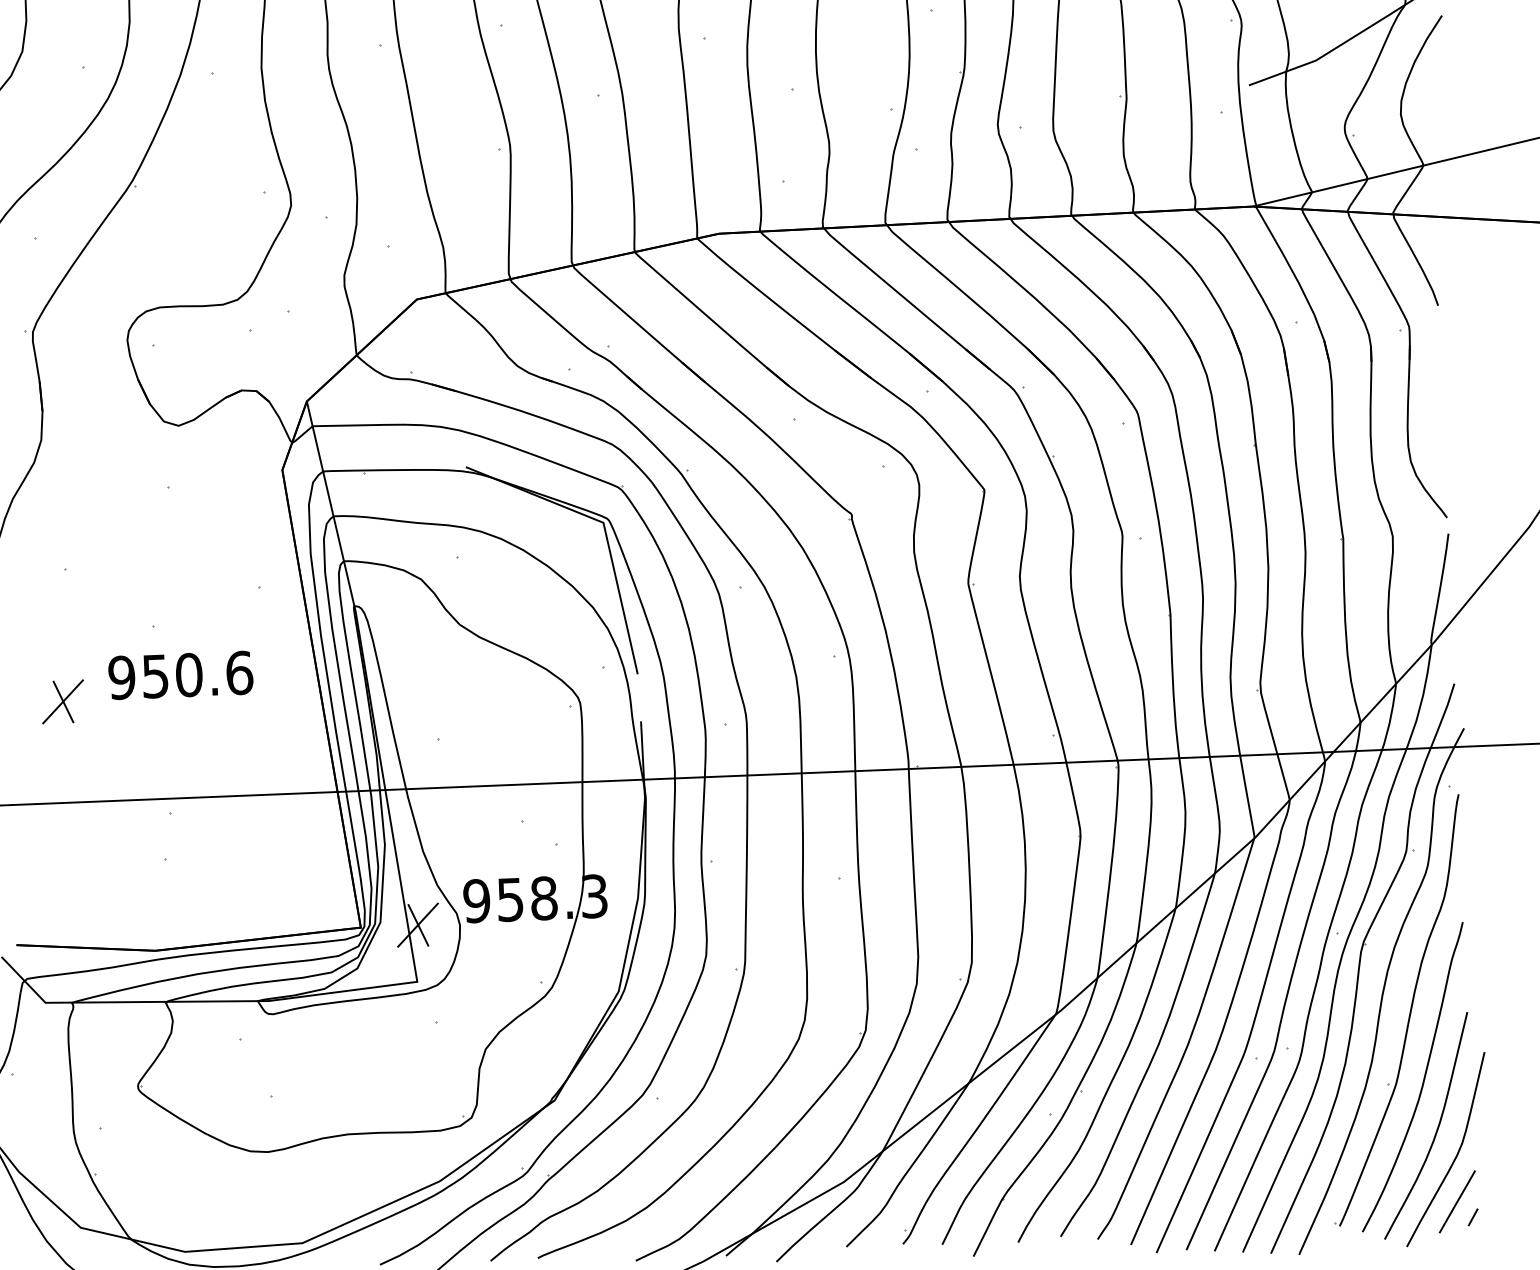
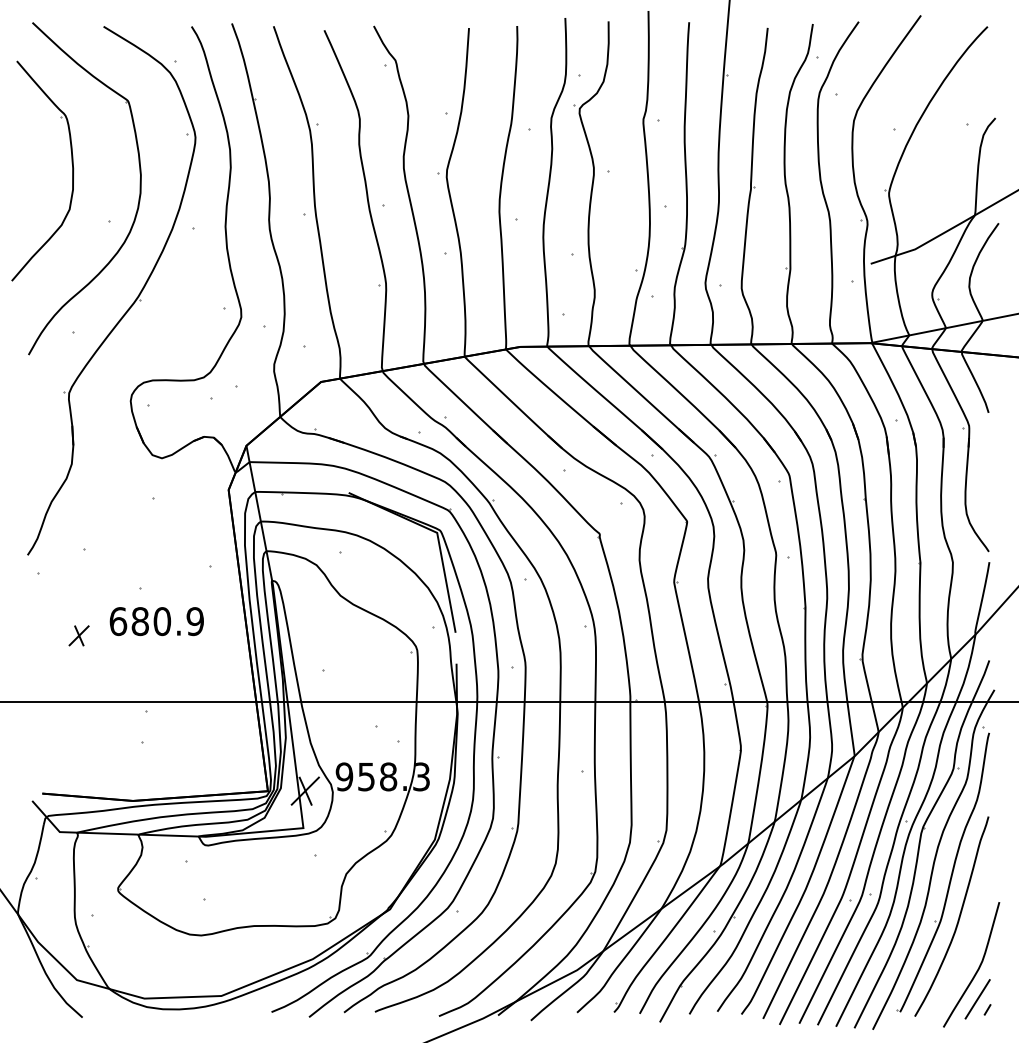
text: (180, 675) -> (156, 621), 950.6 -> 680.9
part: (62, 701) -> (78, 635), size x0.7
curve: (1435, 1129) -> (965, 951), removed

